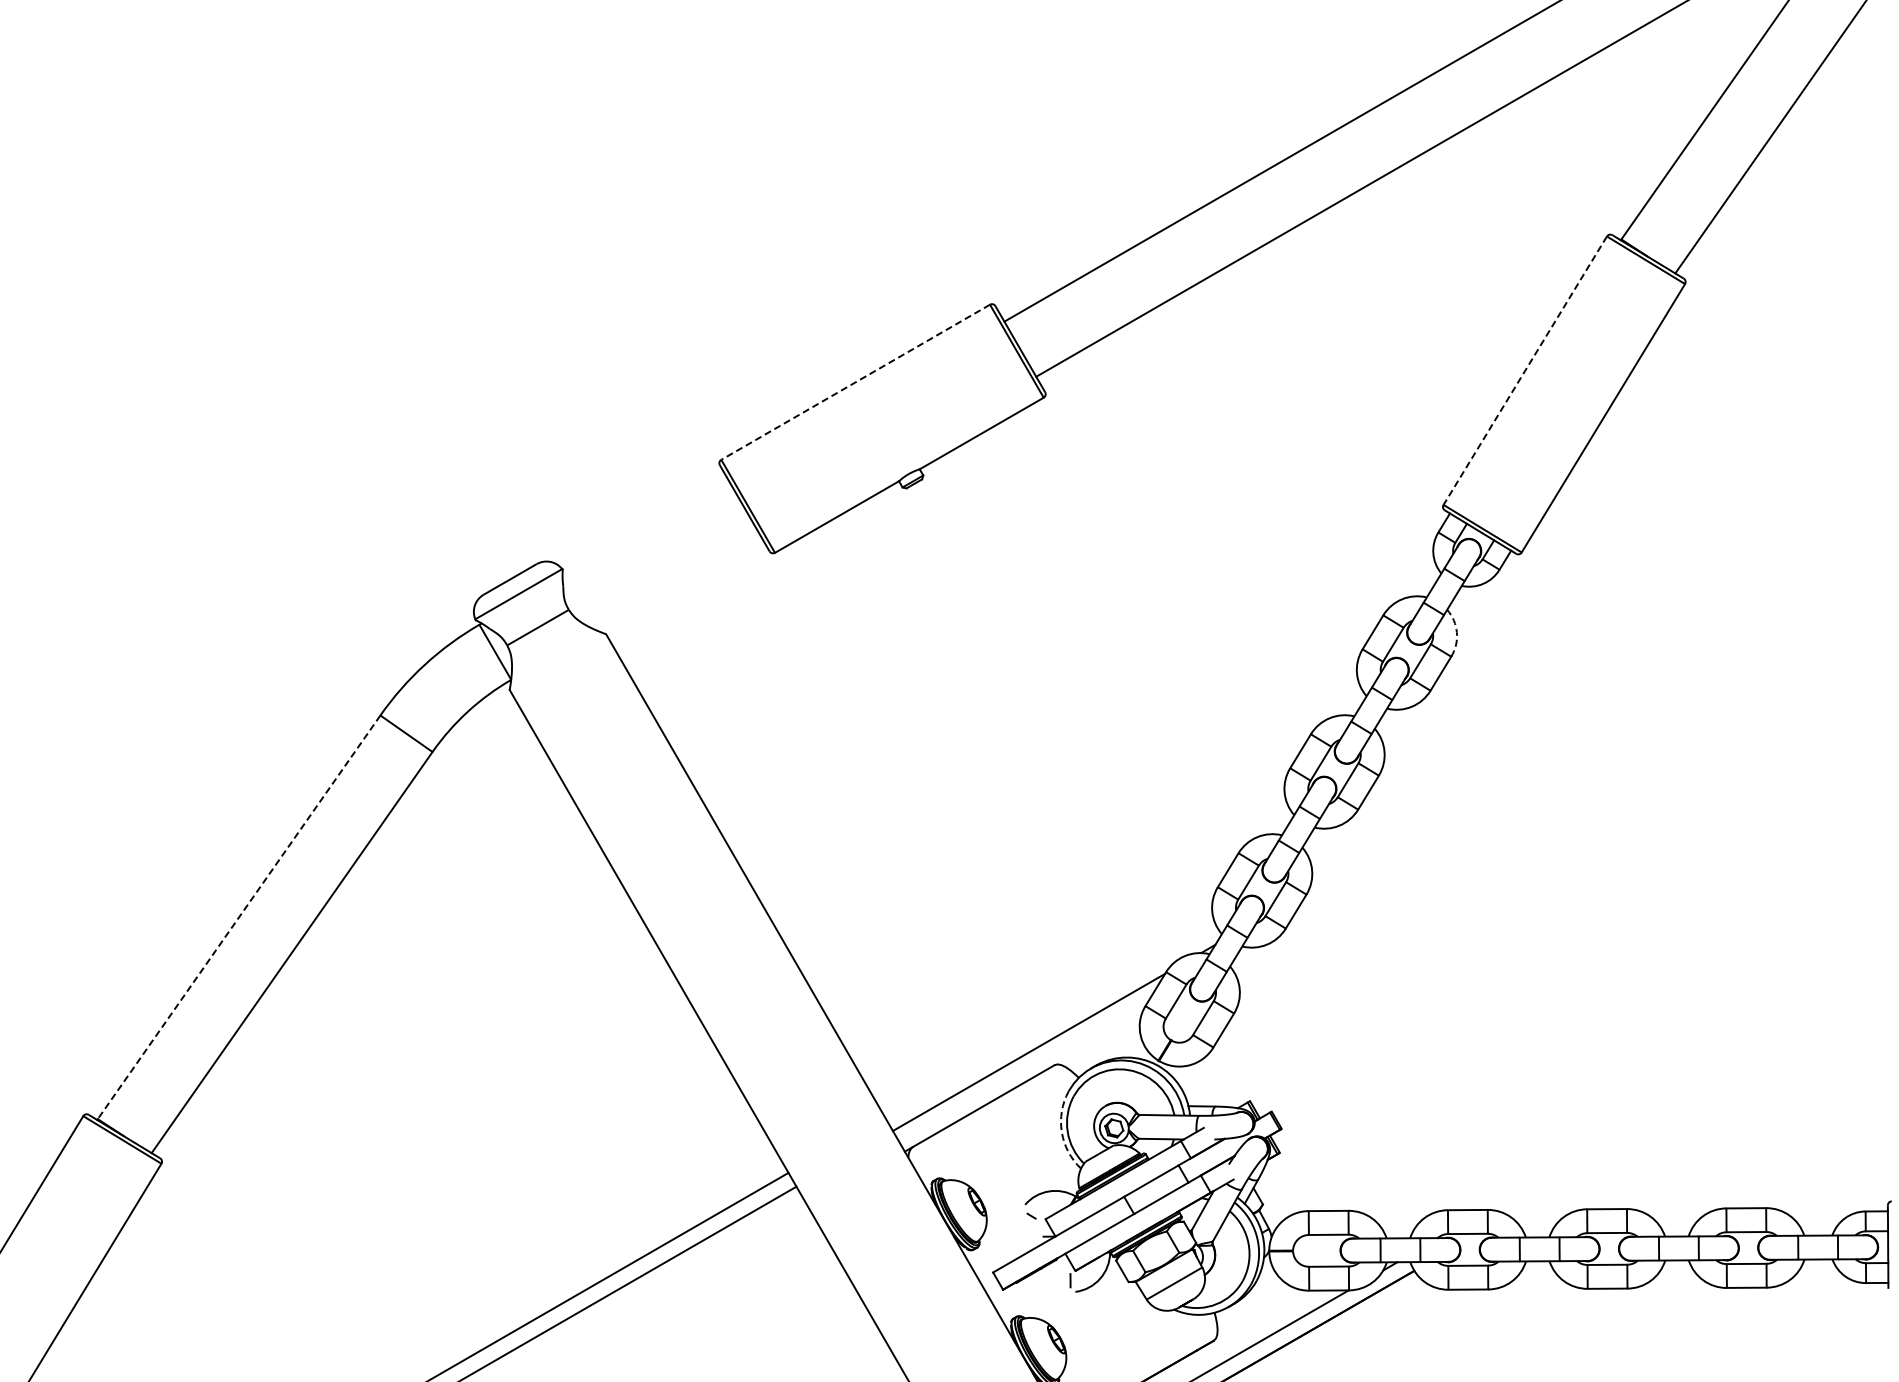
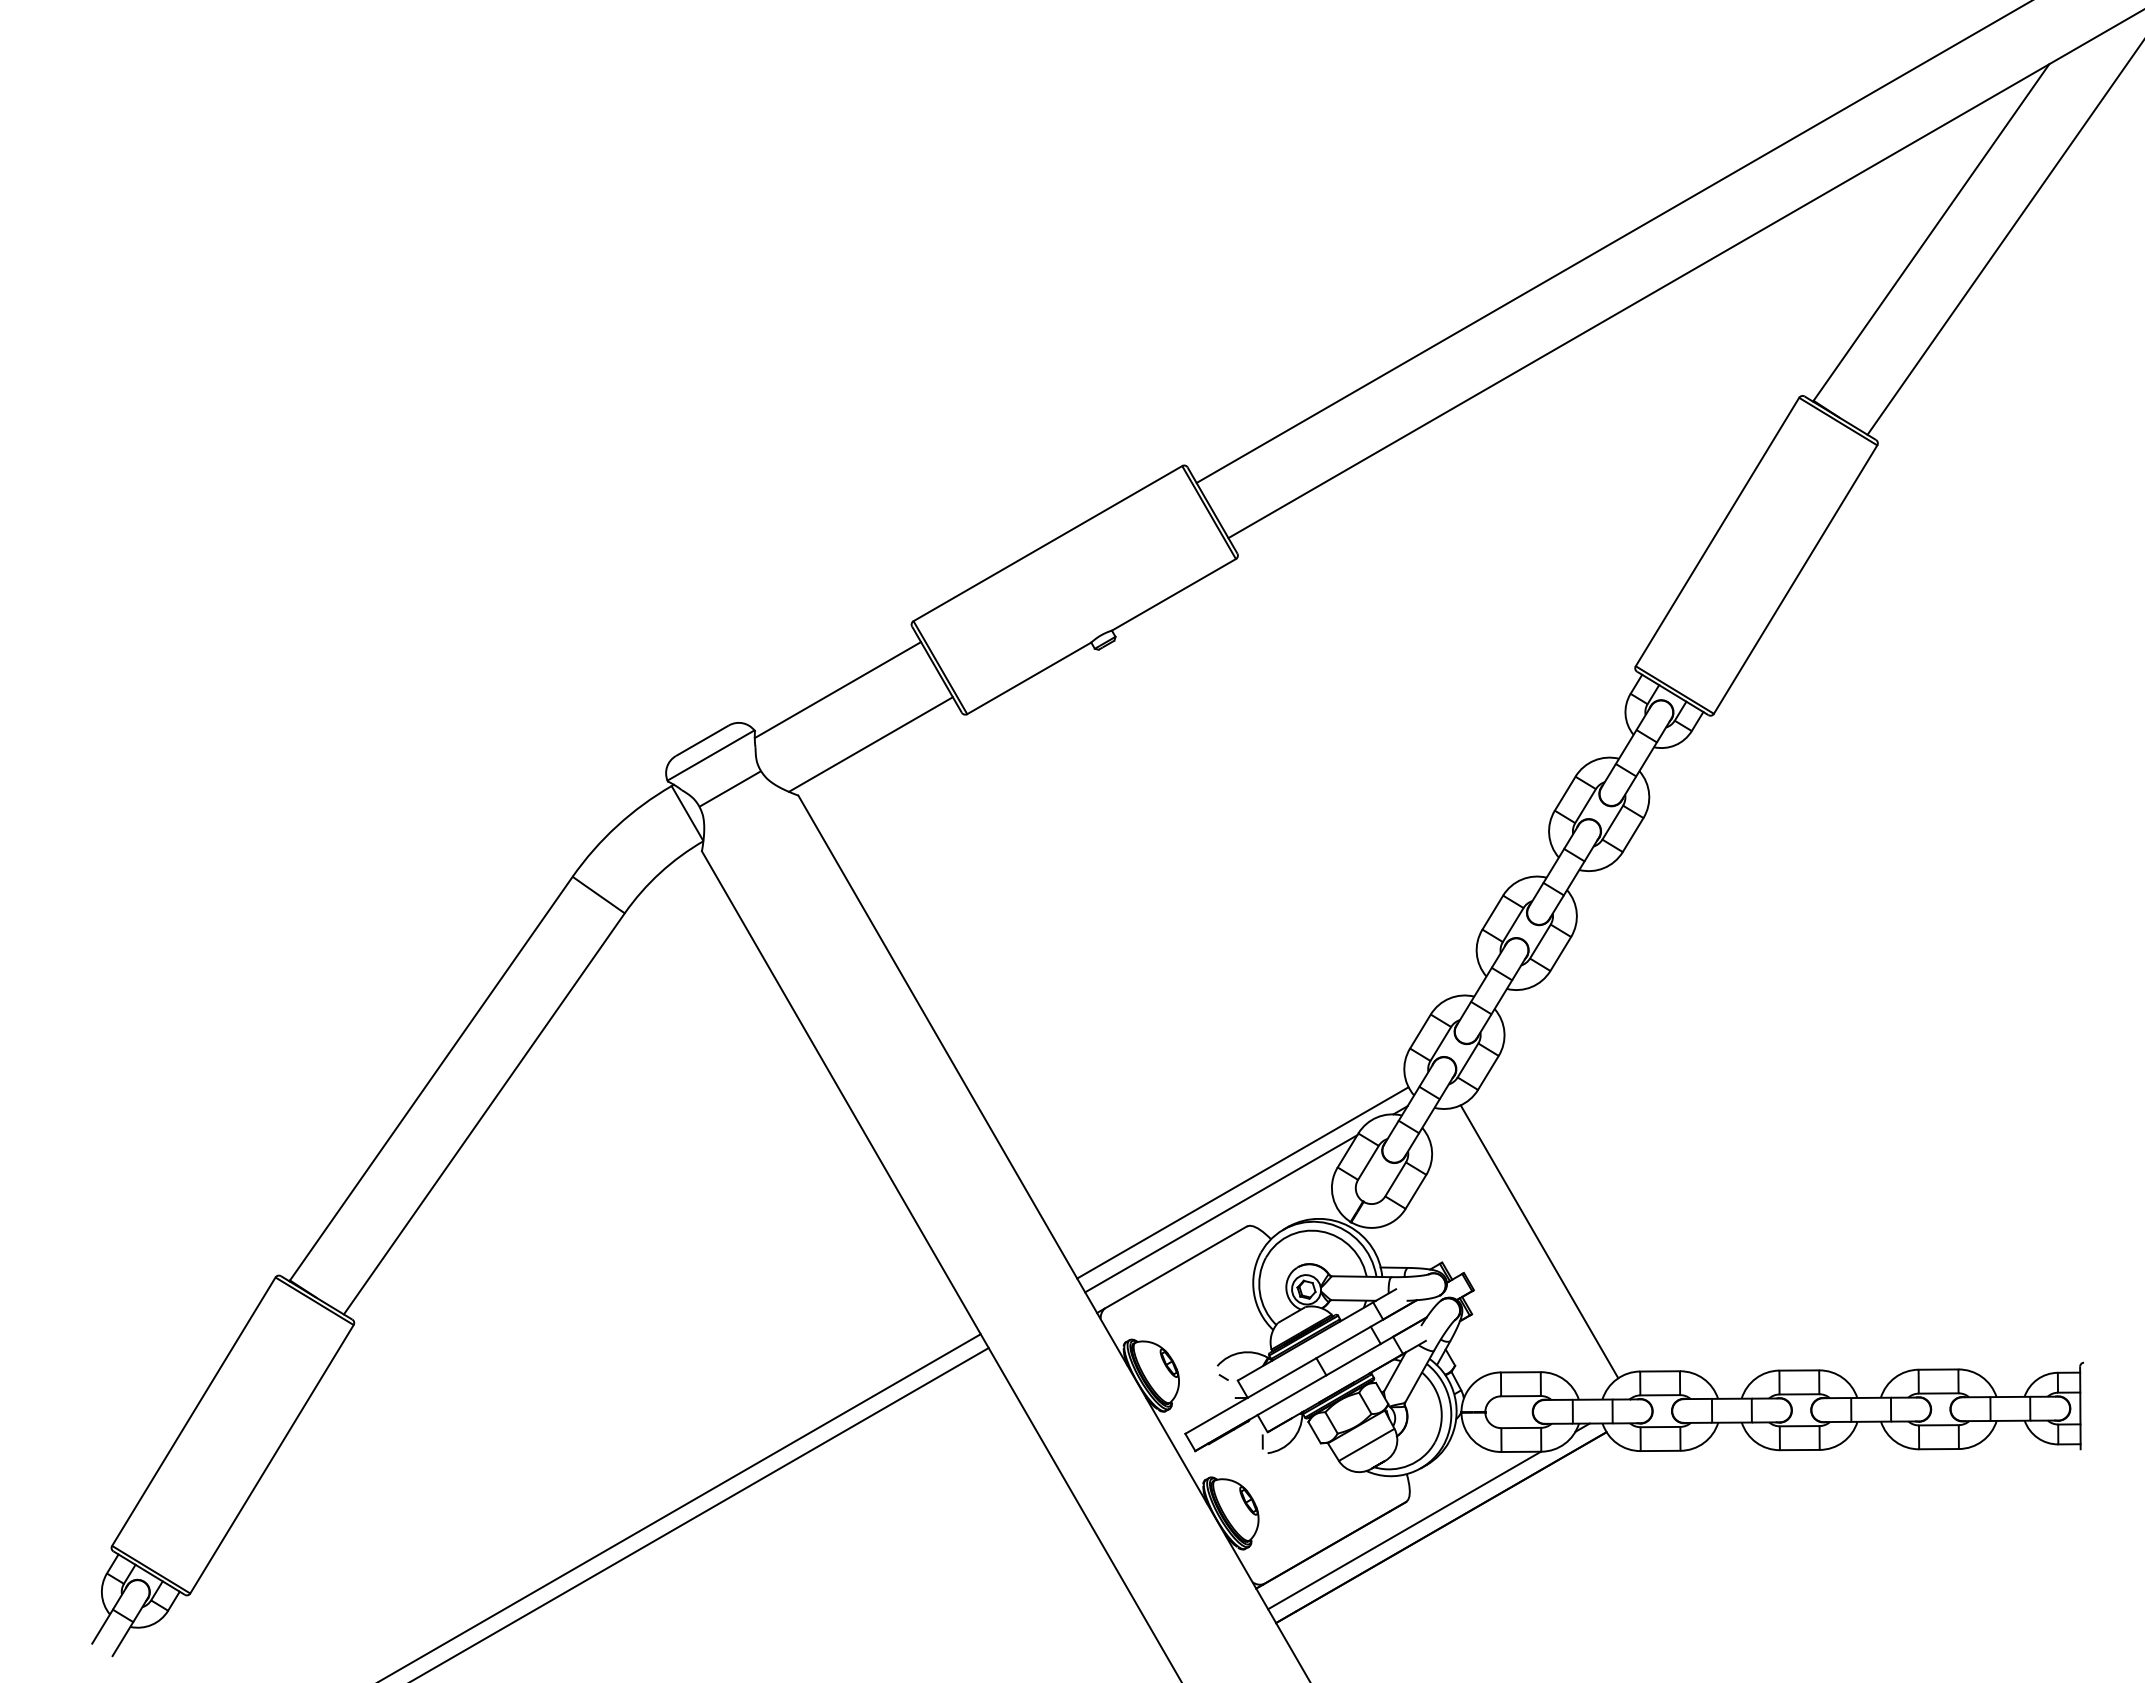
line: (1525, 371) -> (1717, 532), dashed -> solid
line: (855, 382) -> (1047, 543), dashed -> solid
line: (645, 529) -> (837, 690), added
line: (678, 583) -> (870, 744), added
arc: (1457, 632) -> (1649, 793), dashed -> solid
line: (239, 918) -> (431, 1079), dashed -> solid
line: (1050, 1021) -> (1242, 1182), added
line: (1347, 1080) -> (1539, 1241), added
arc: (1062, 1132) -> (1254, 1293), dashed -> solid

